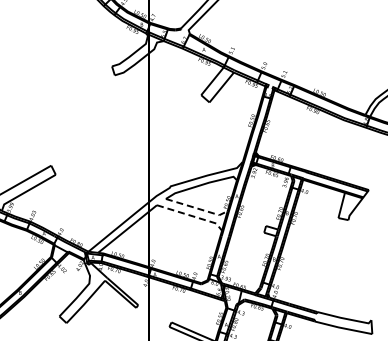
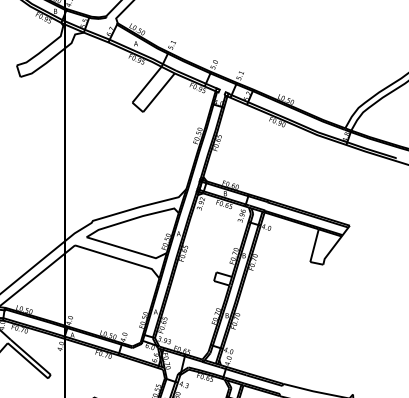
line: (198, 208) -> (128, 249), dashed -> solid
line: (192, 216) -> (121, 259), dashed -> solid

